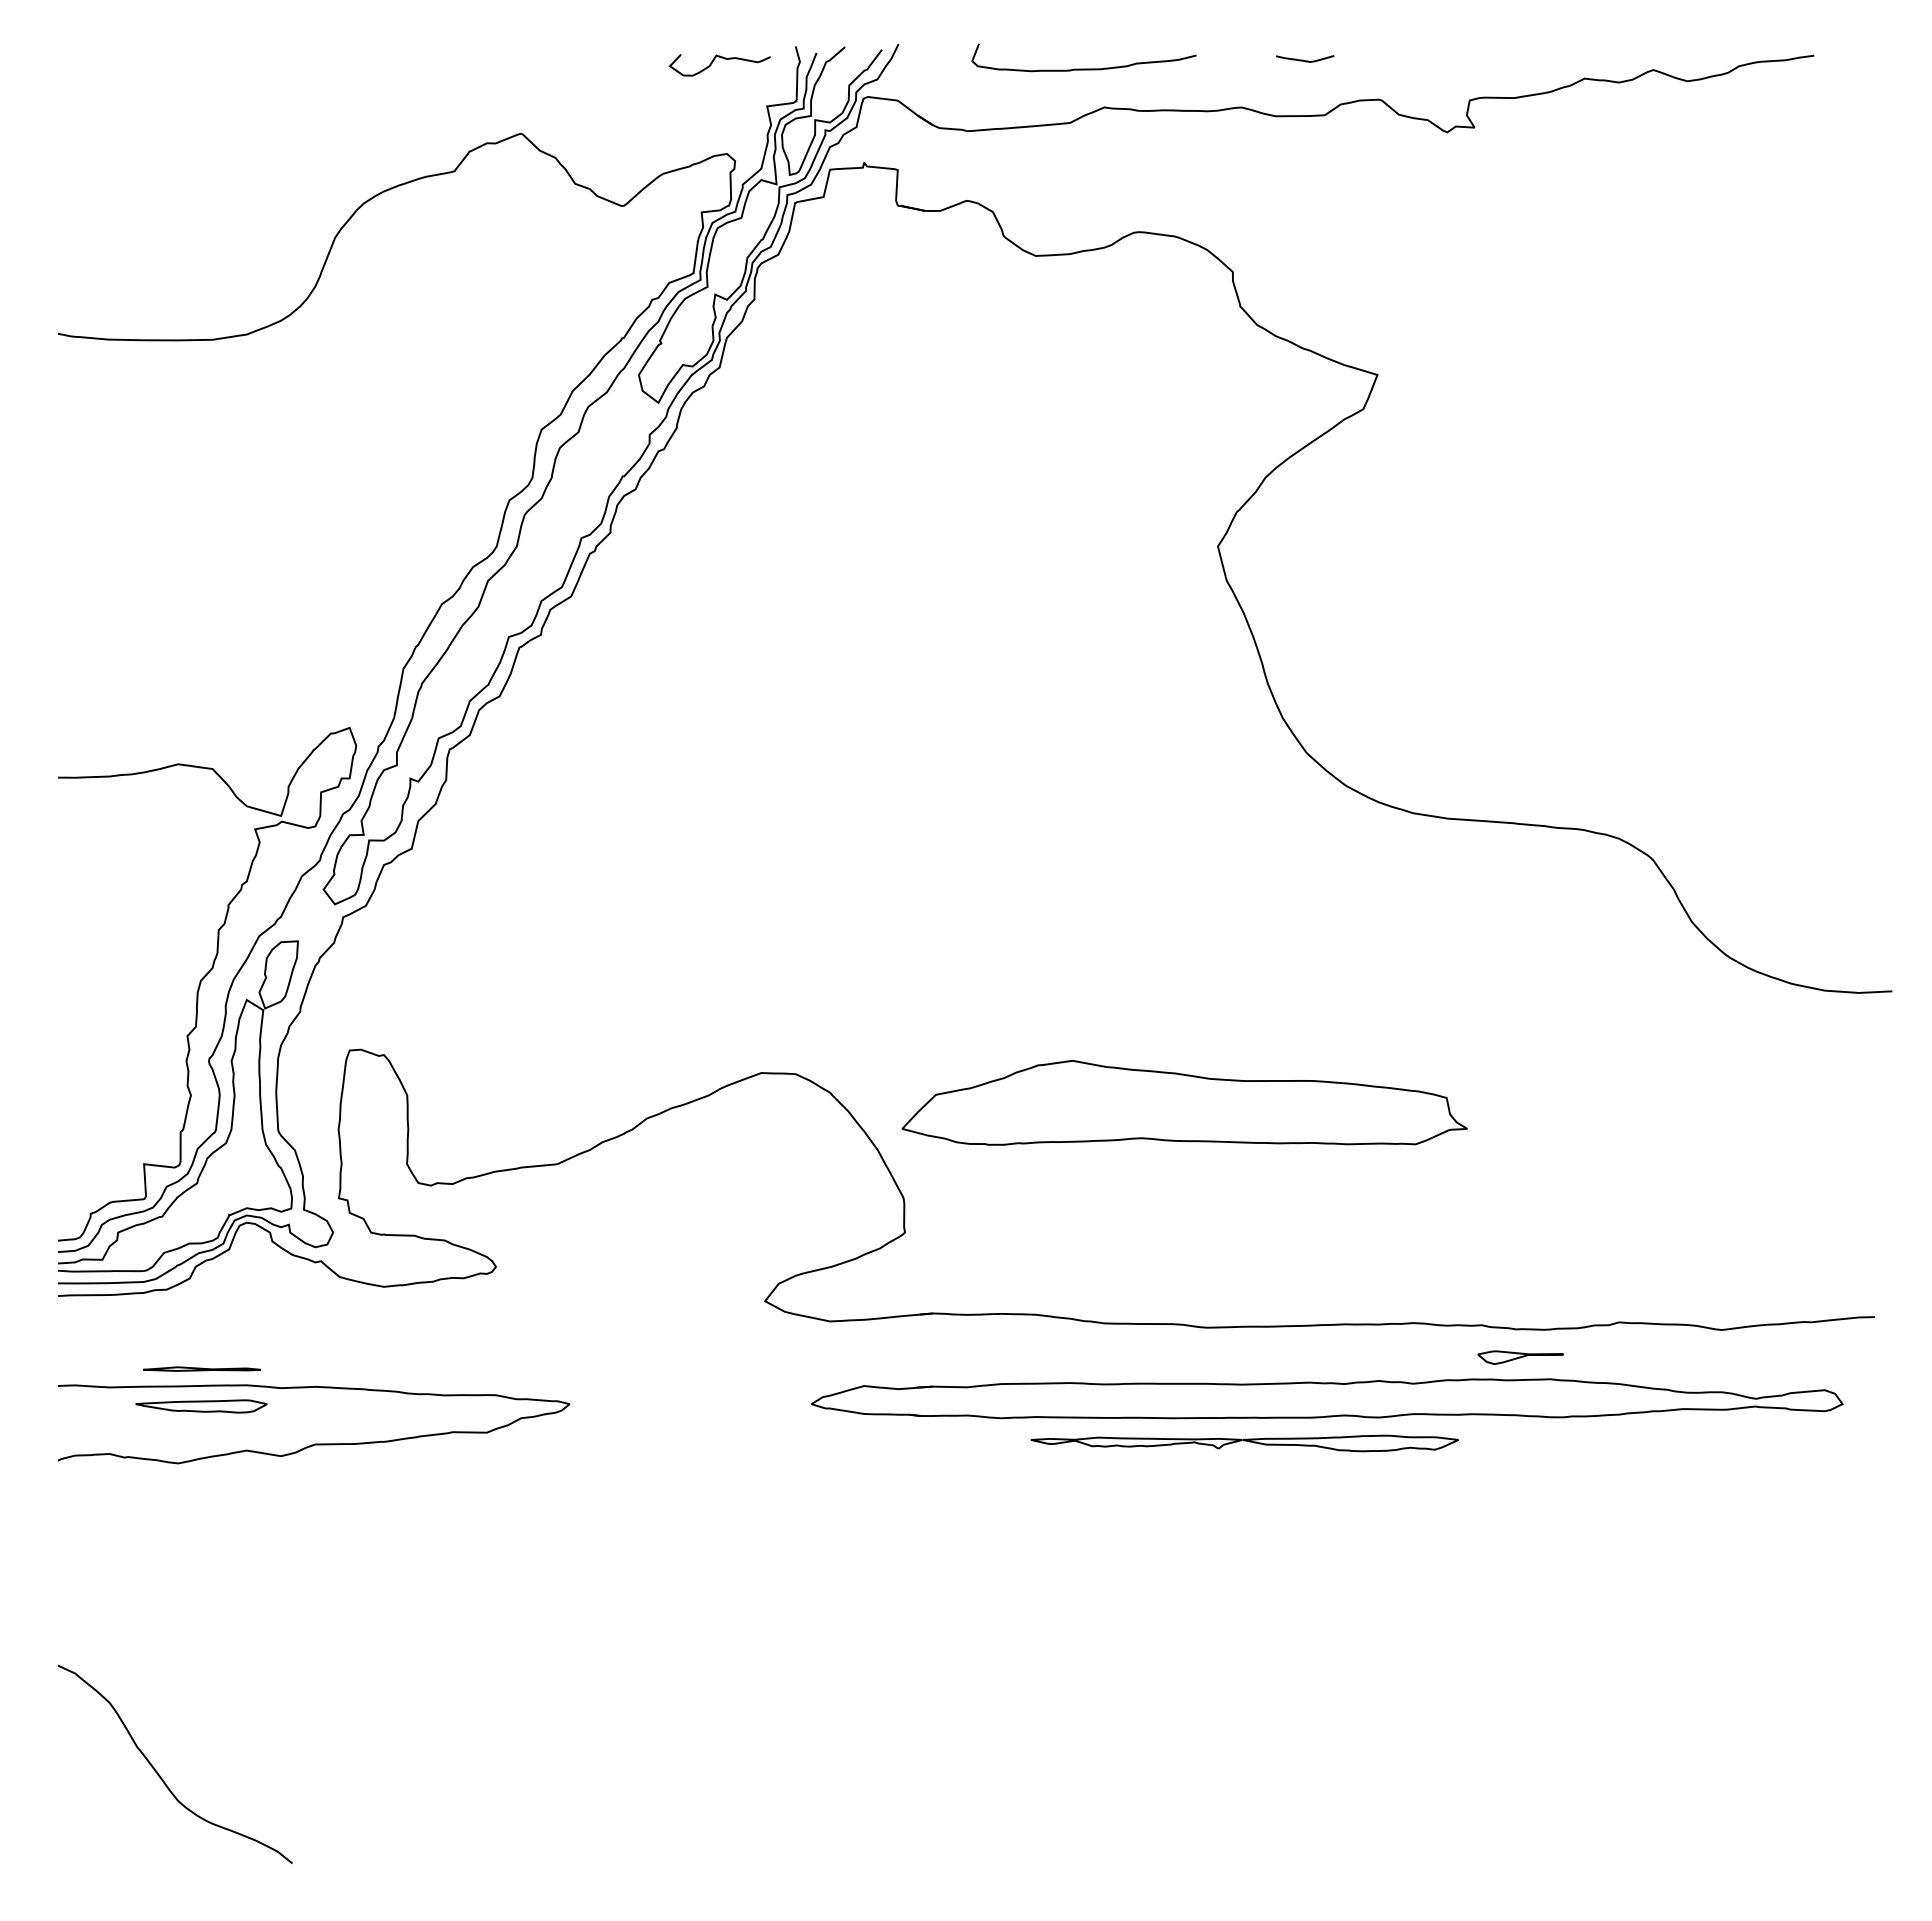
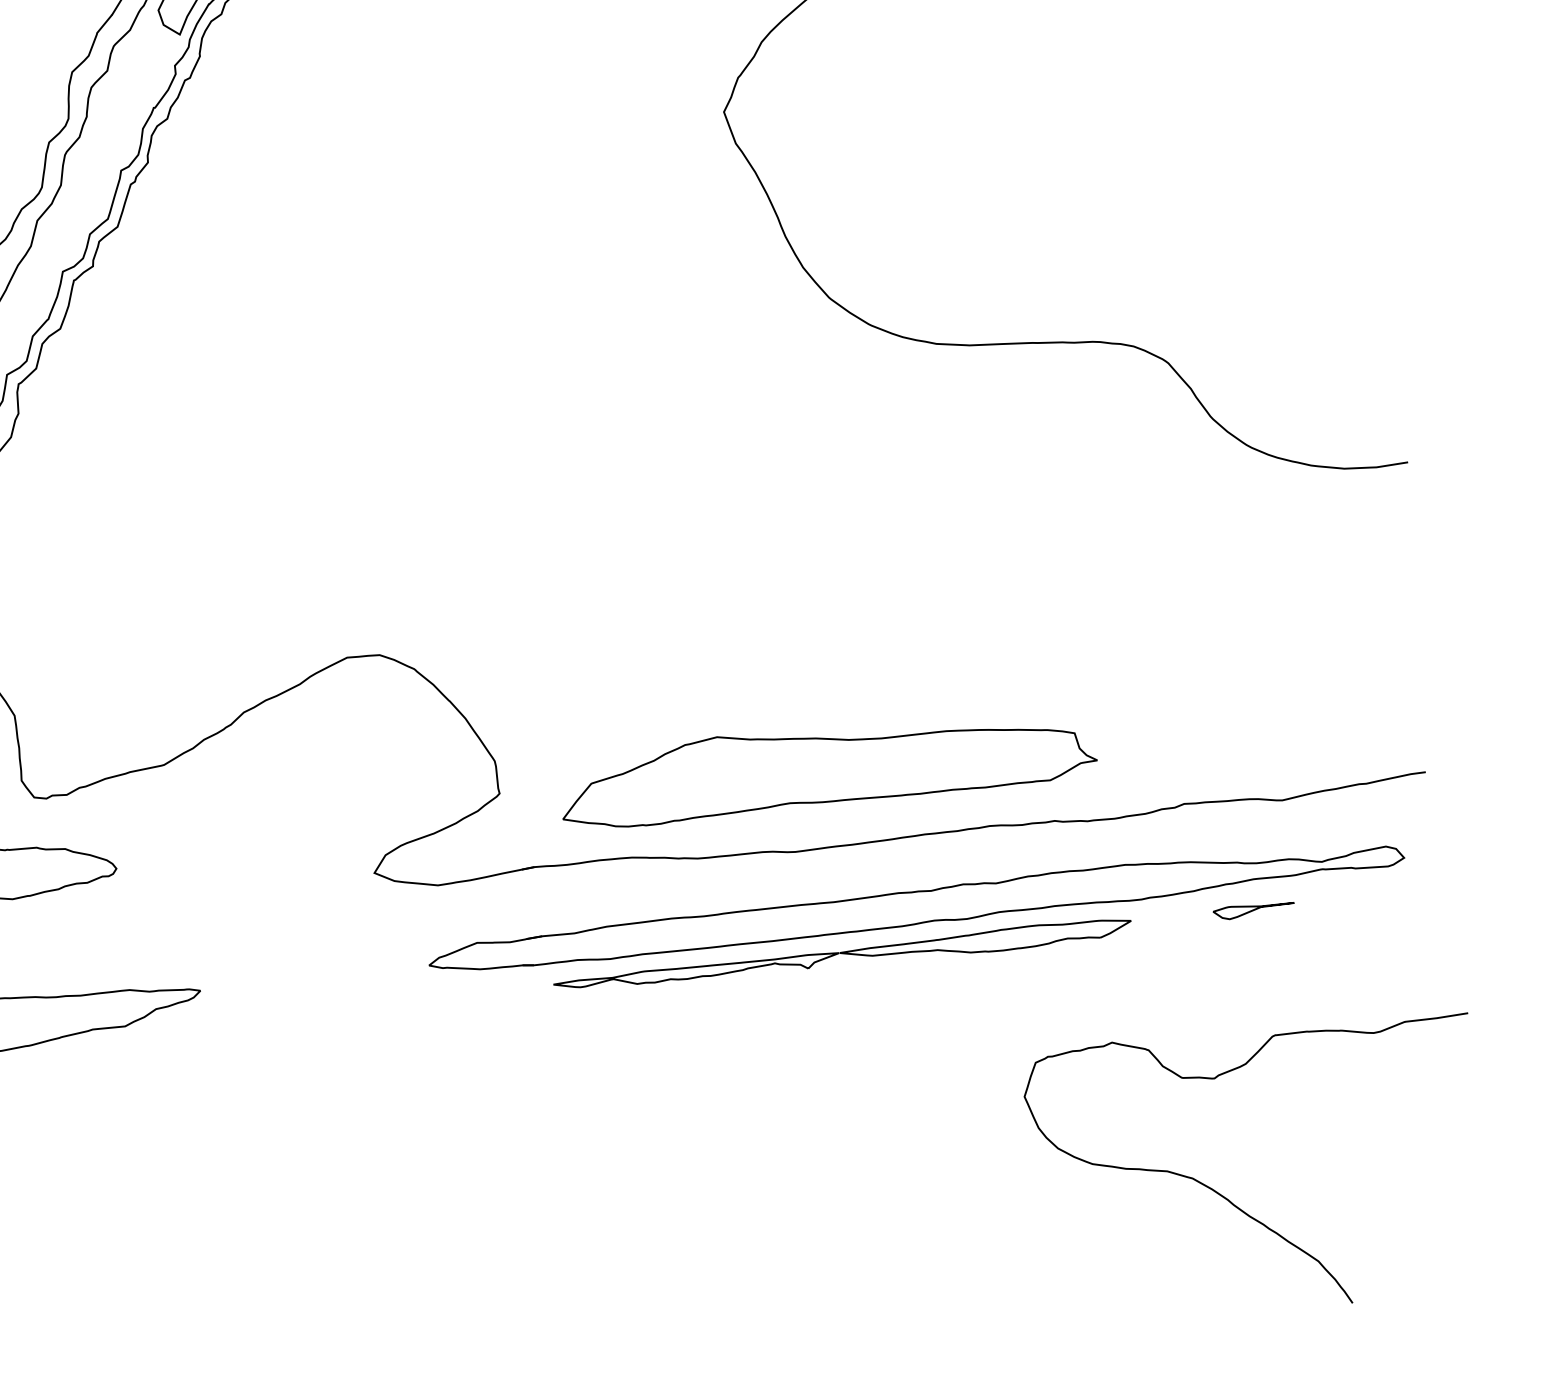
part: (1184, 1102) -> (827, 764), moved
part: (1520, 1357) -> (1253, 910), moved
part: (1244, 1443) -> (842, 957), size x1.43
curve: (1622, 1743) -> (1231, 1201), added

